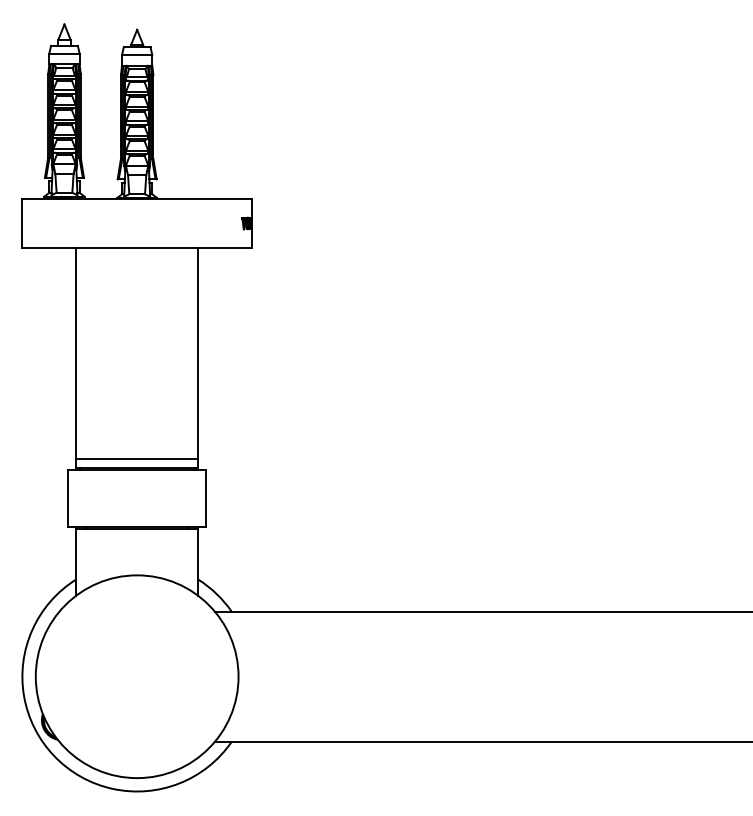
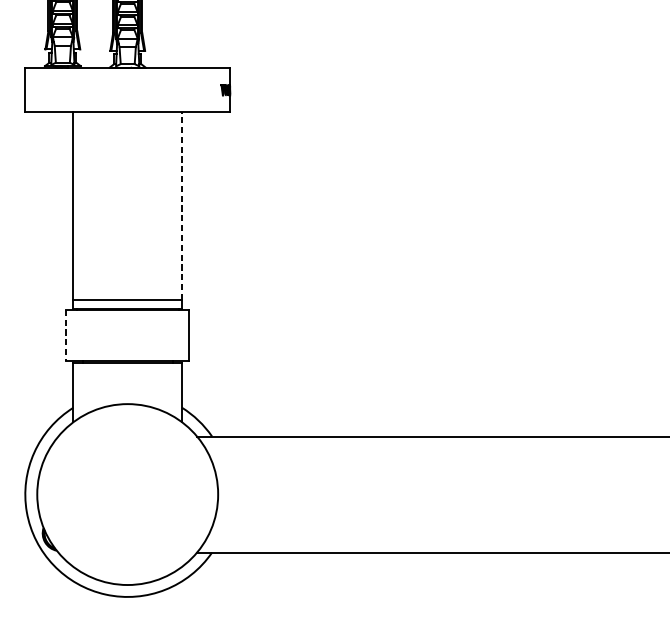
line: (198, 352) -> (182, 205), solid -> dashed
line: (68, 498) -> (66, 335), solid -> dashed

